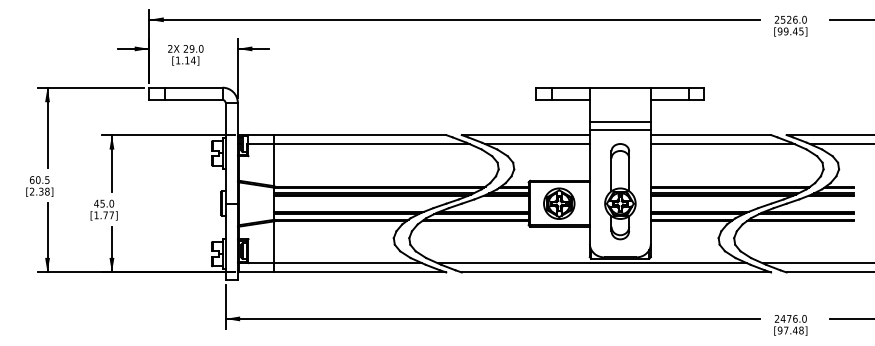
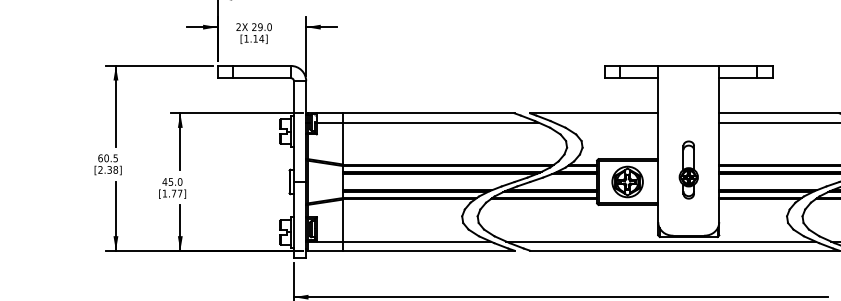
line: (619, 121) -> (687, 99), removed
line: (619, 130) -> (687, 108), removed
line: (537, 144) -> (605, 122), removed
part: (620, 191) -> (688, 169), size x0.6

